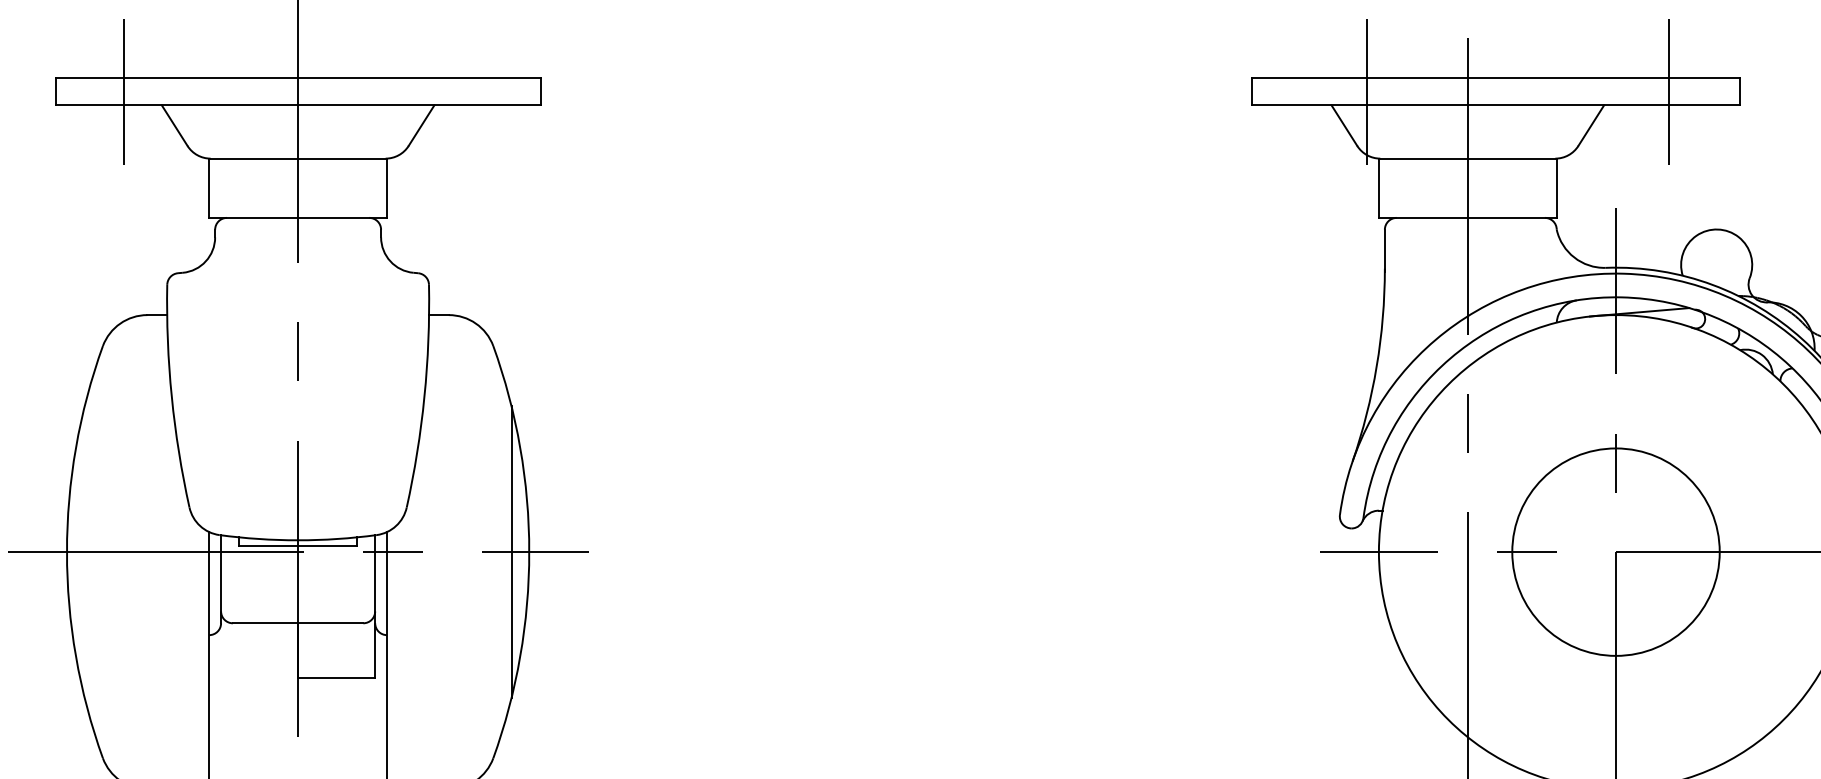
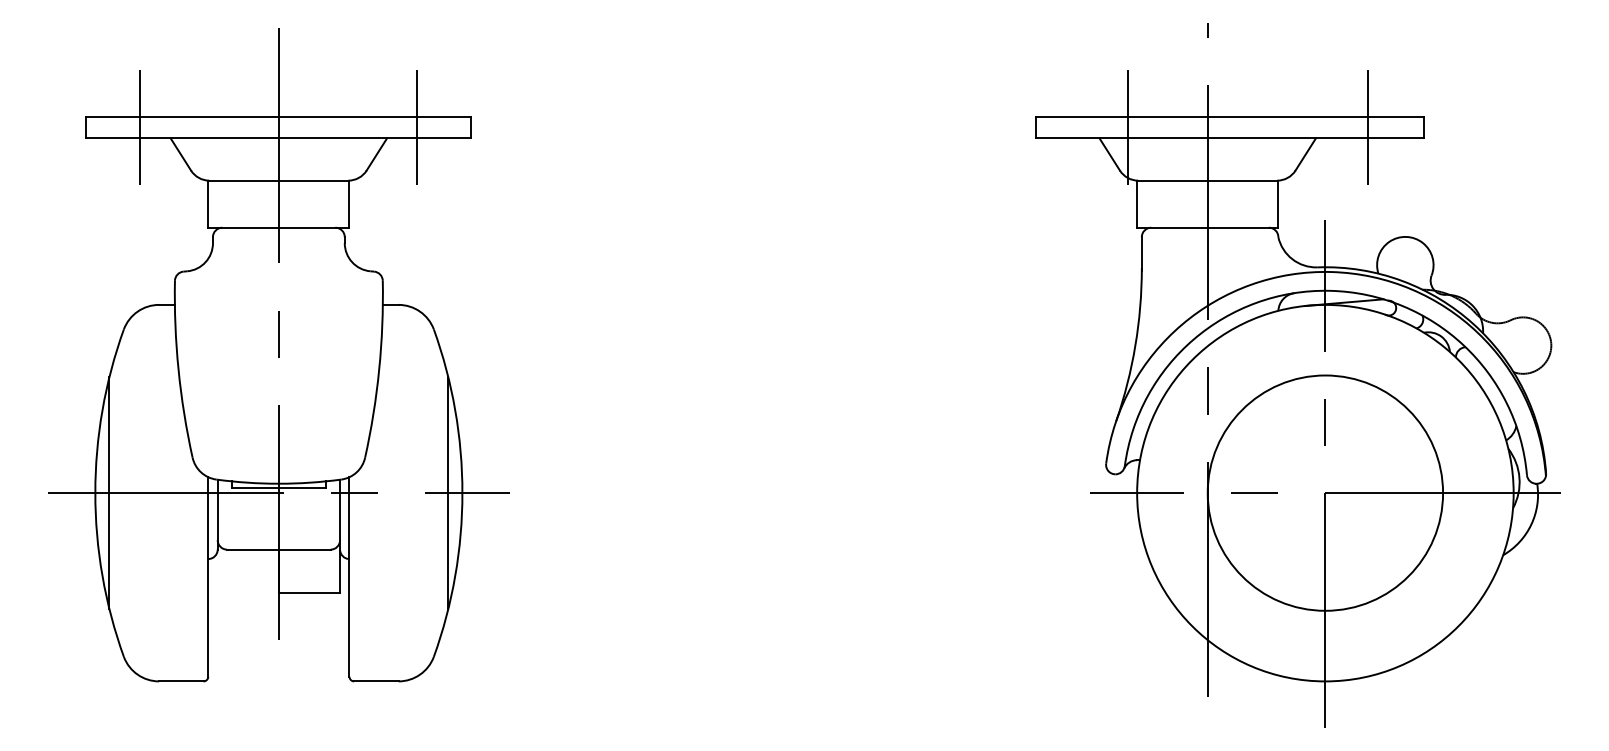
line: (472, 91) -> (417, 127), added
circle: (1616, 551) -> (1325, 492), size x1.43
line: (84, 552) -> (109, 493), added

